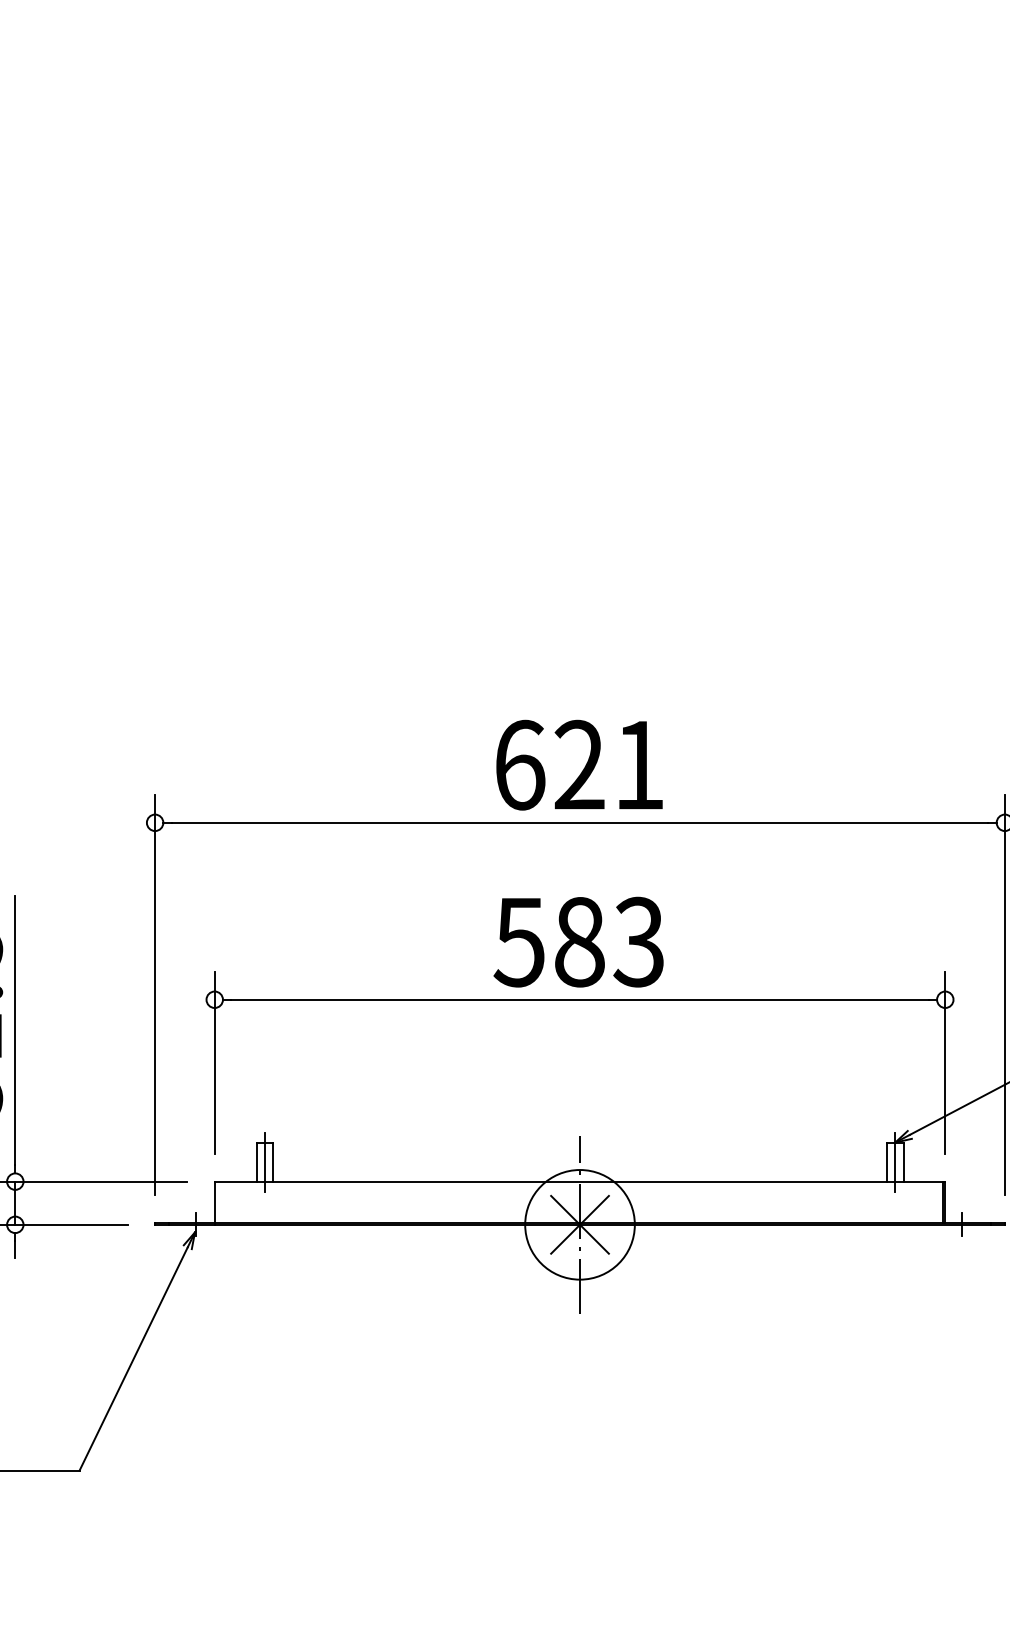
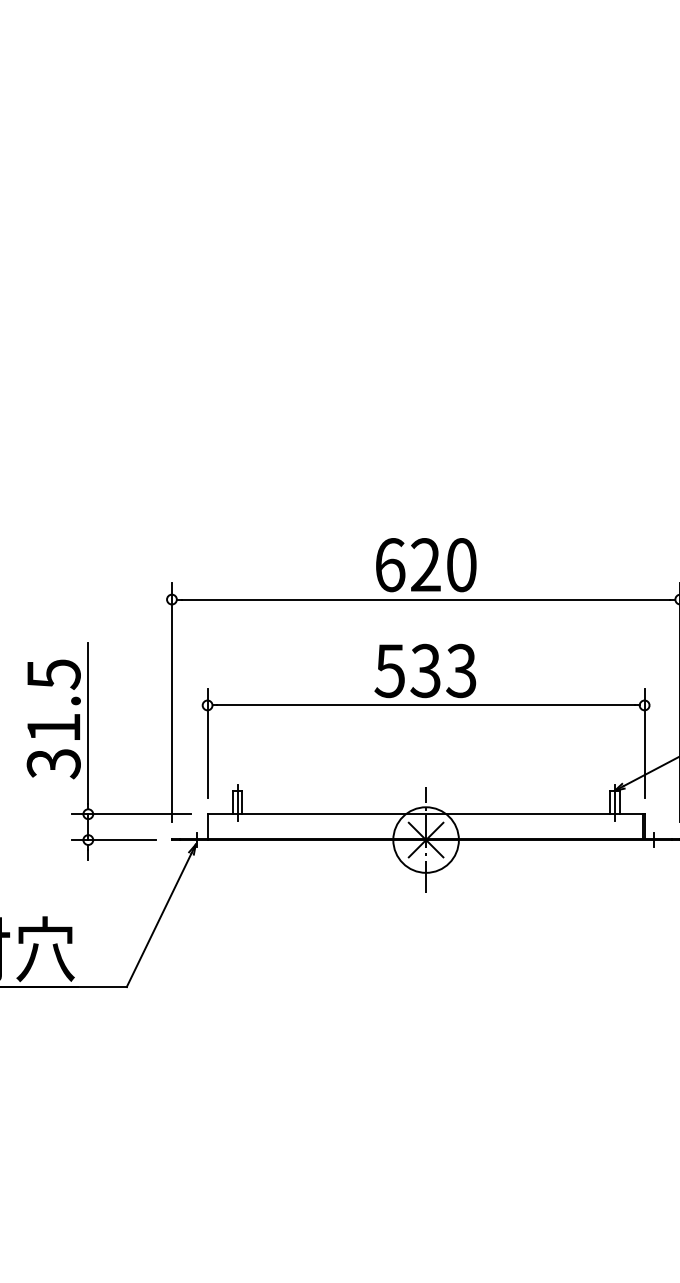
text: (639, 765) -> (461, 565), 621 -> 620
text: (578, 941) -> (425, 670), 583 -> 533

